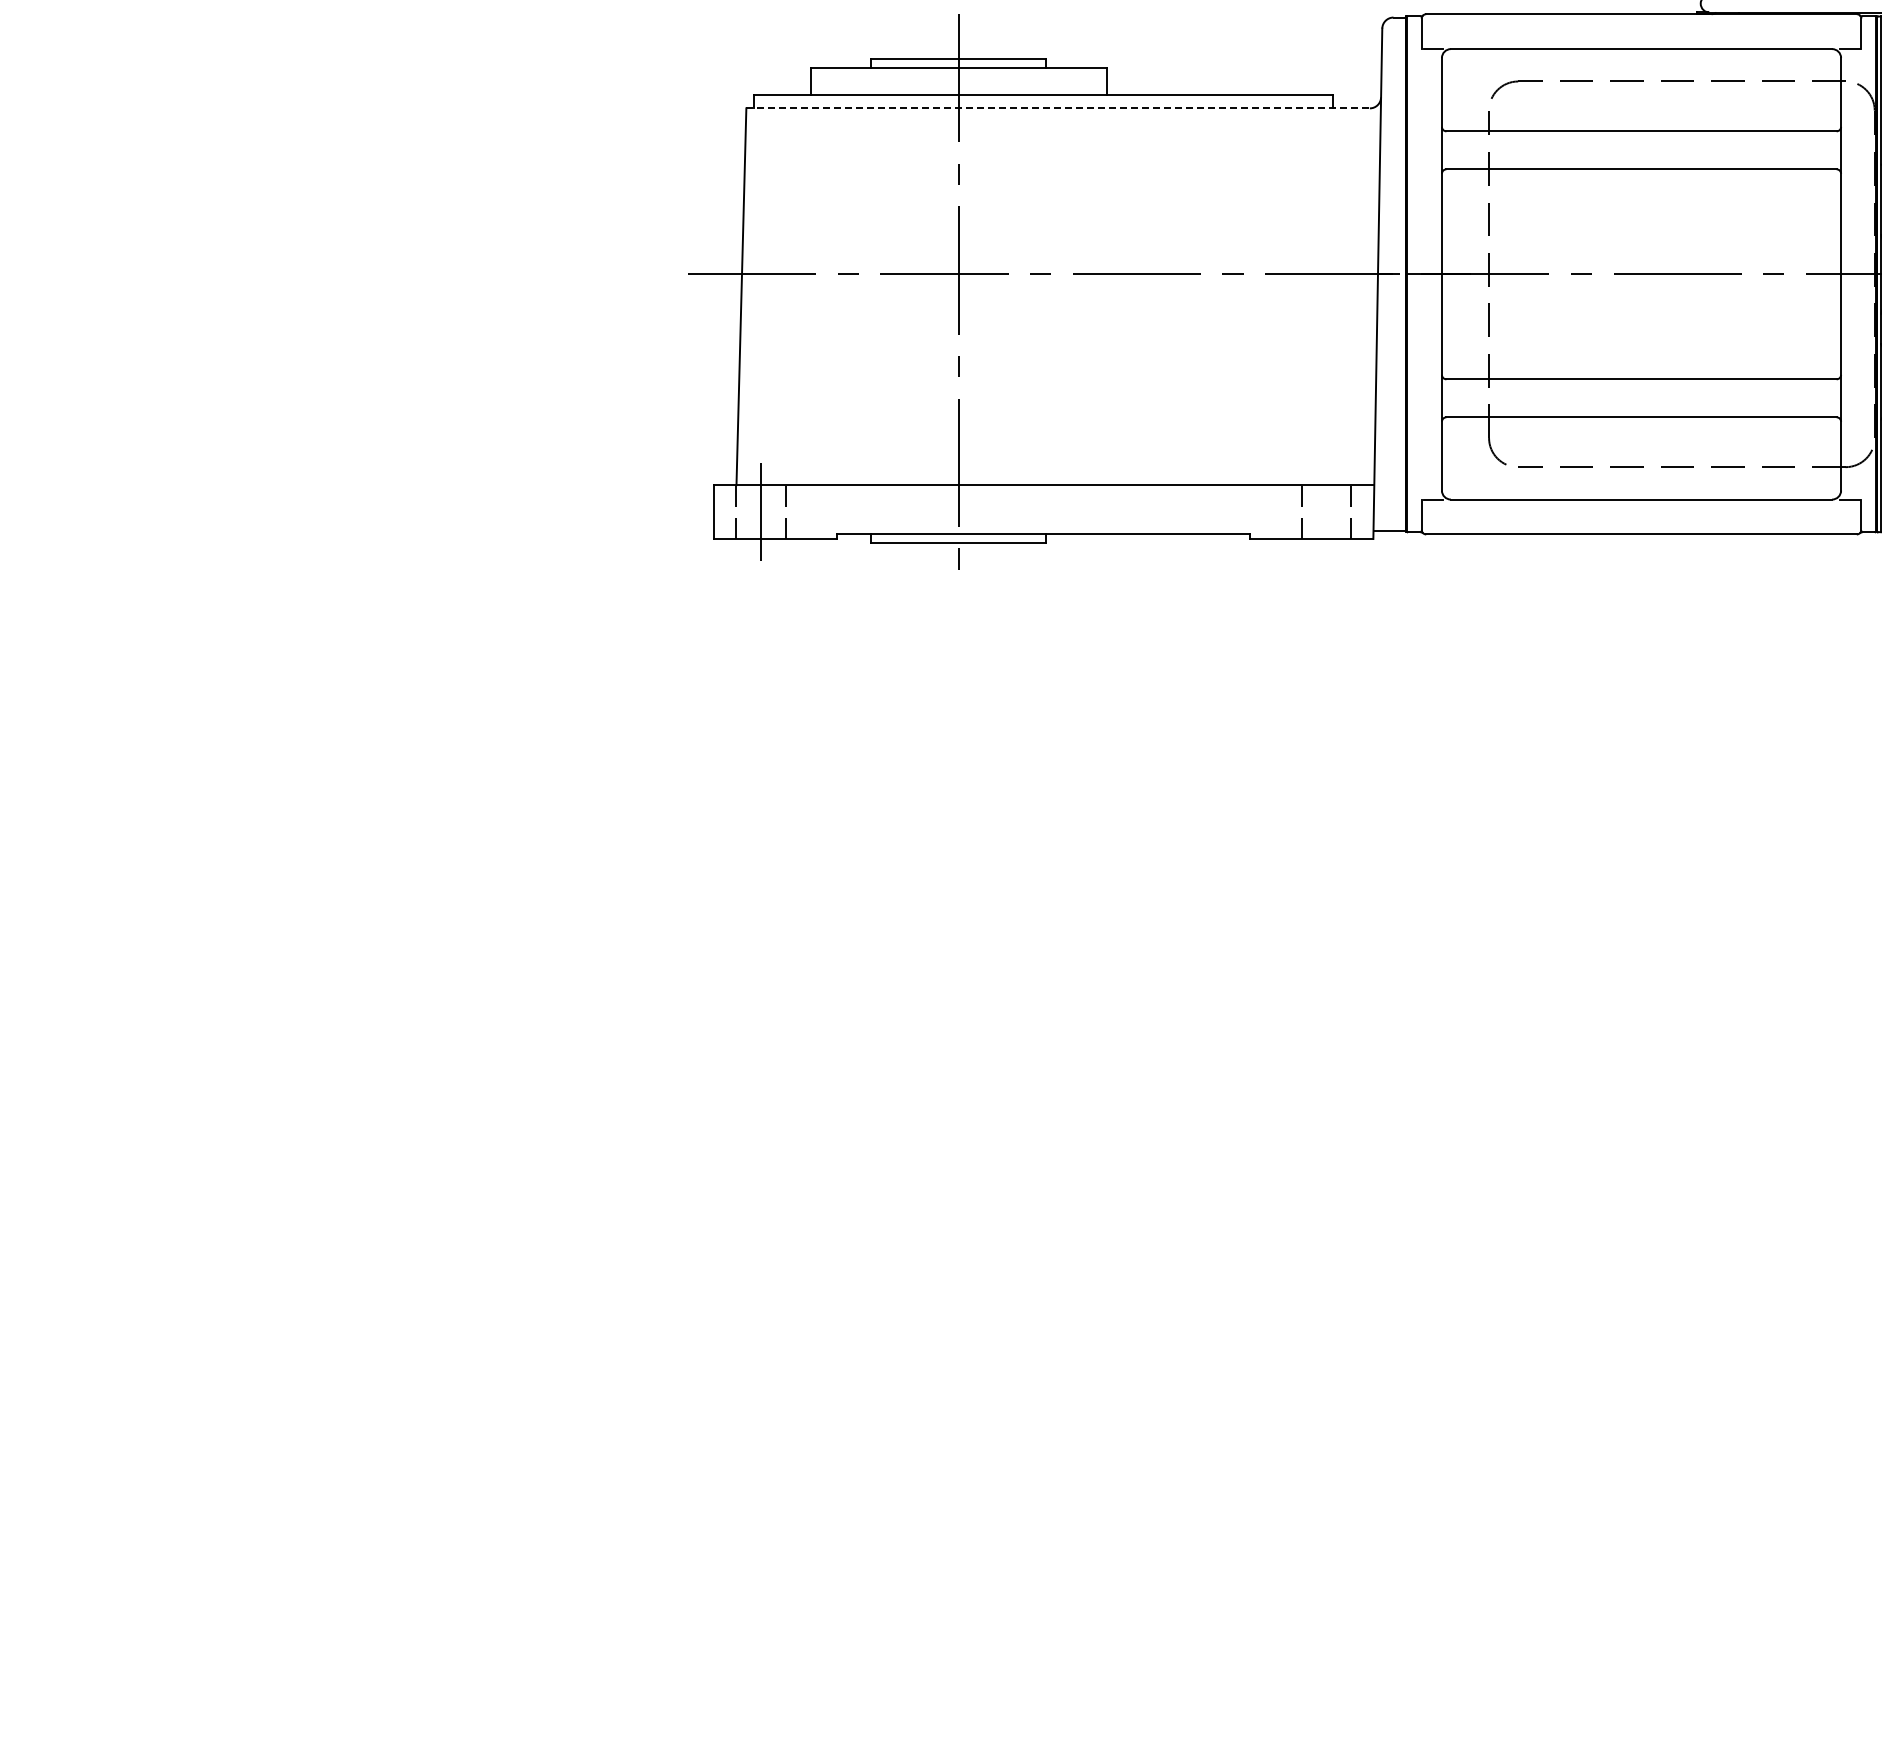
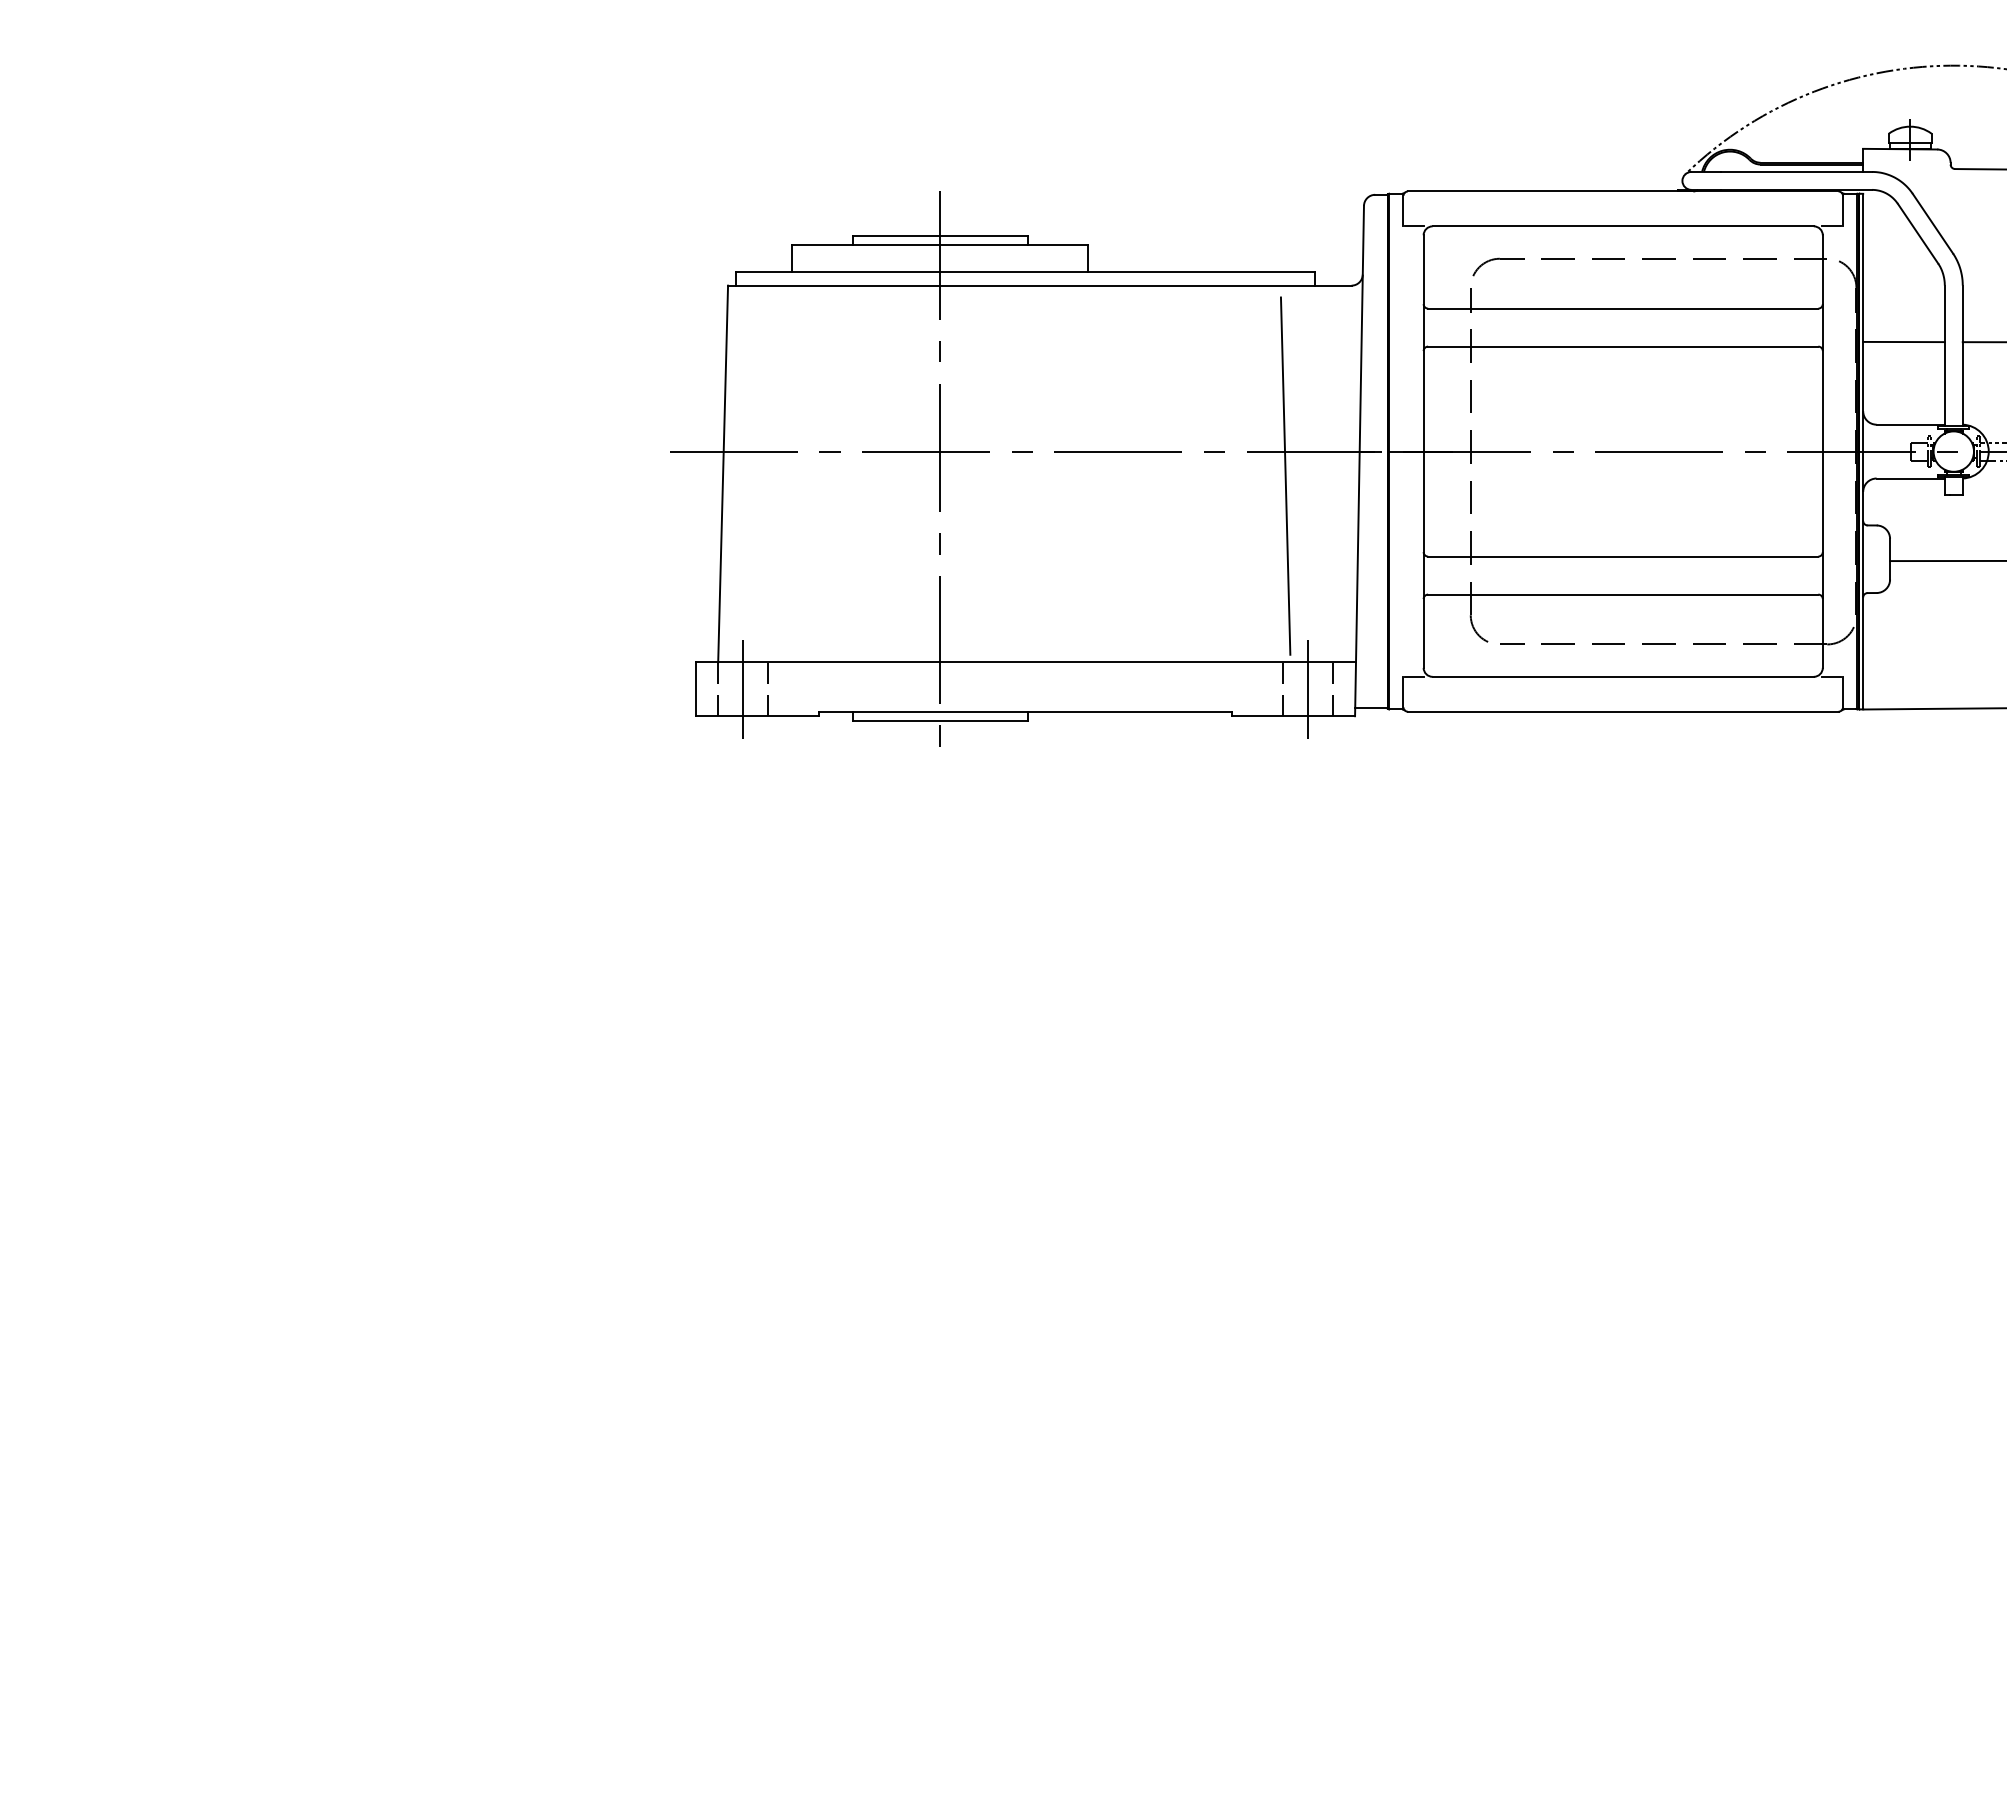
line: (1057, 108) -> (1039, 285), dashed -> solid
line: (1303, 298) -> (1285, 475), added
line: (1325, 511) -> (1307, 688), added

